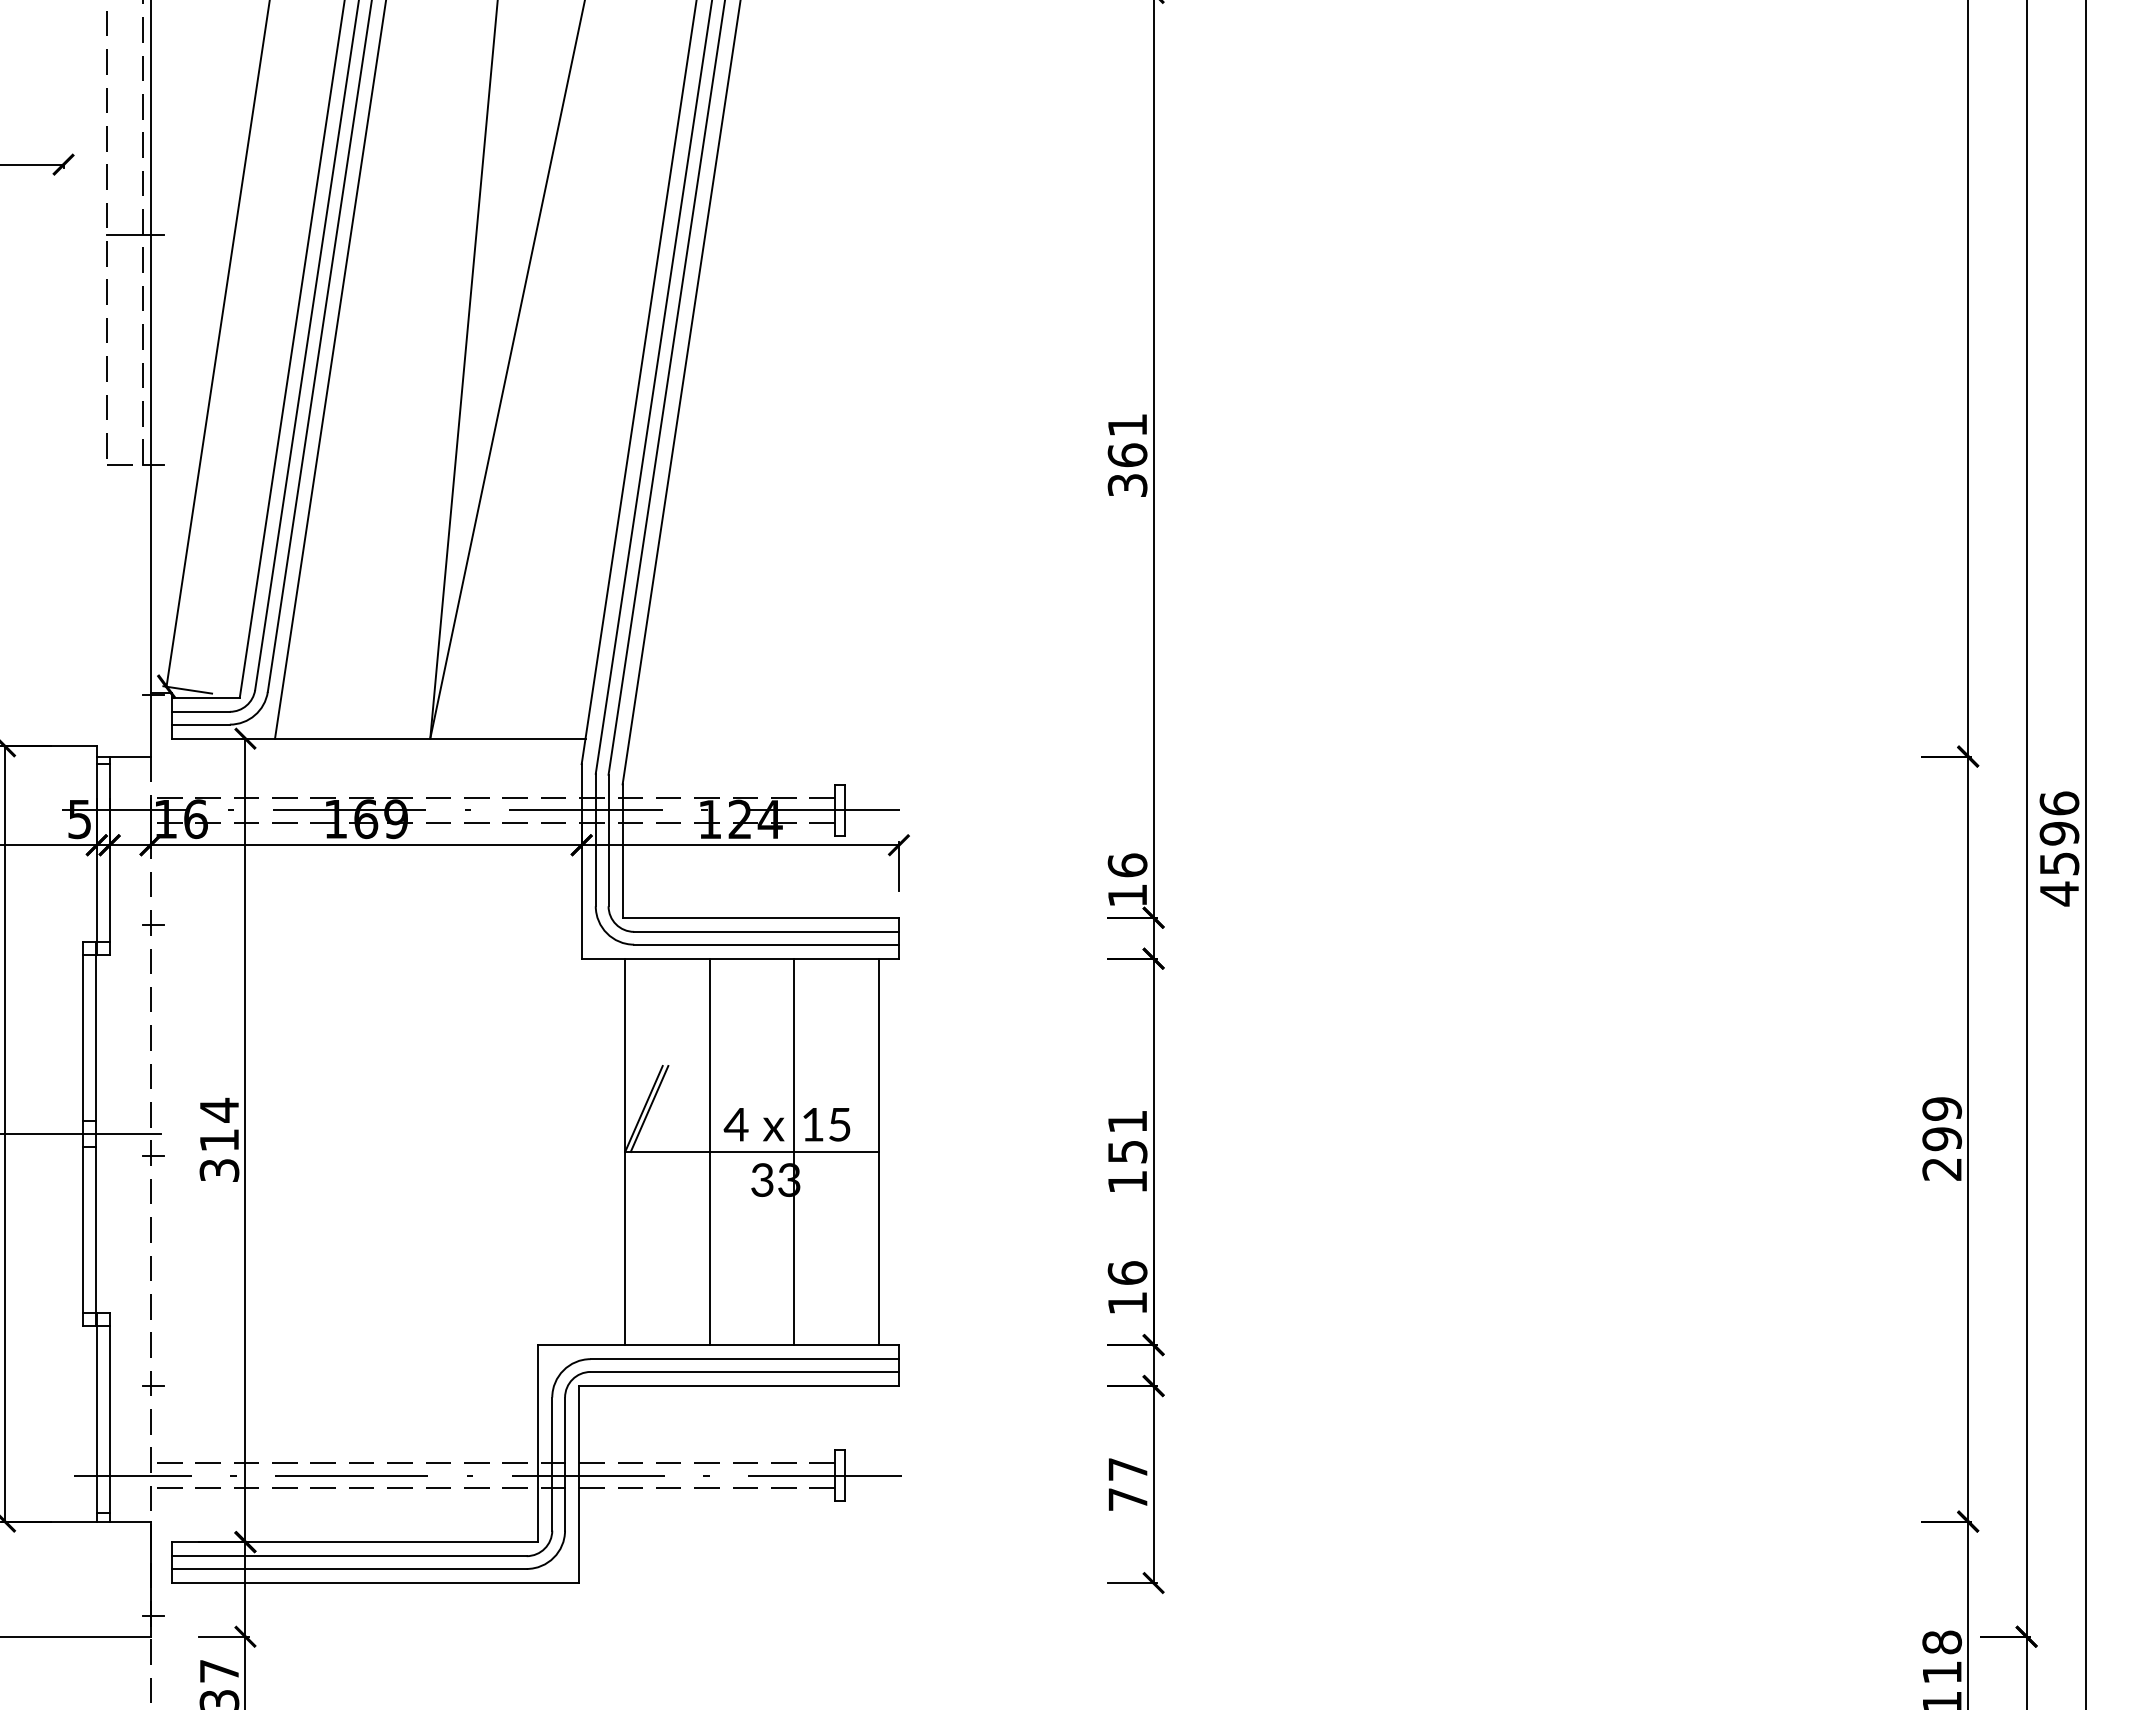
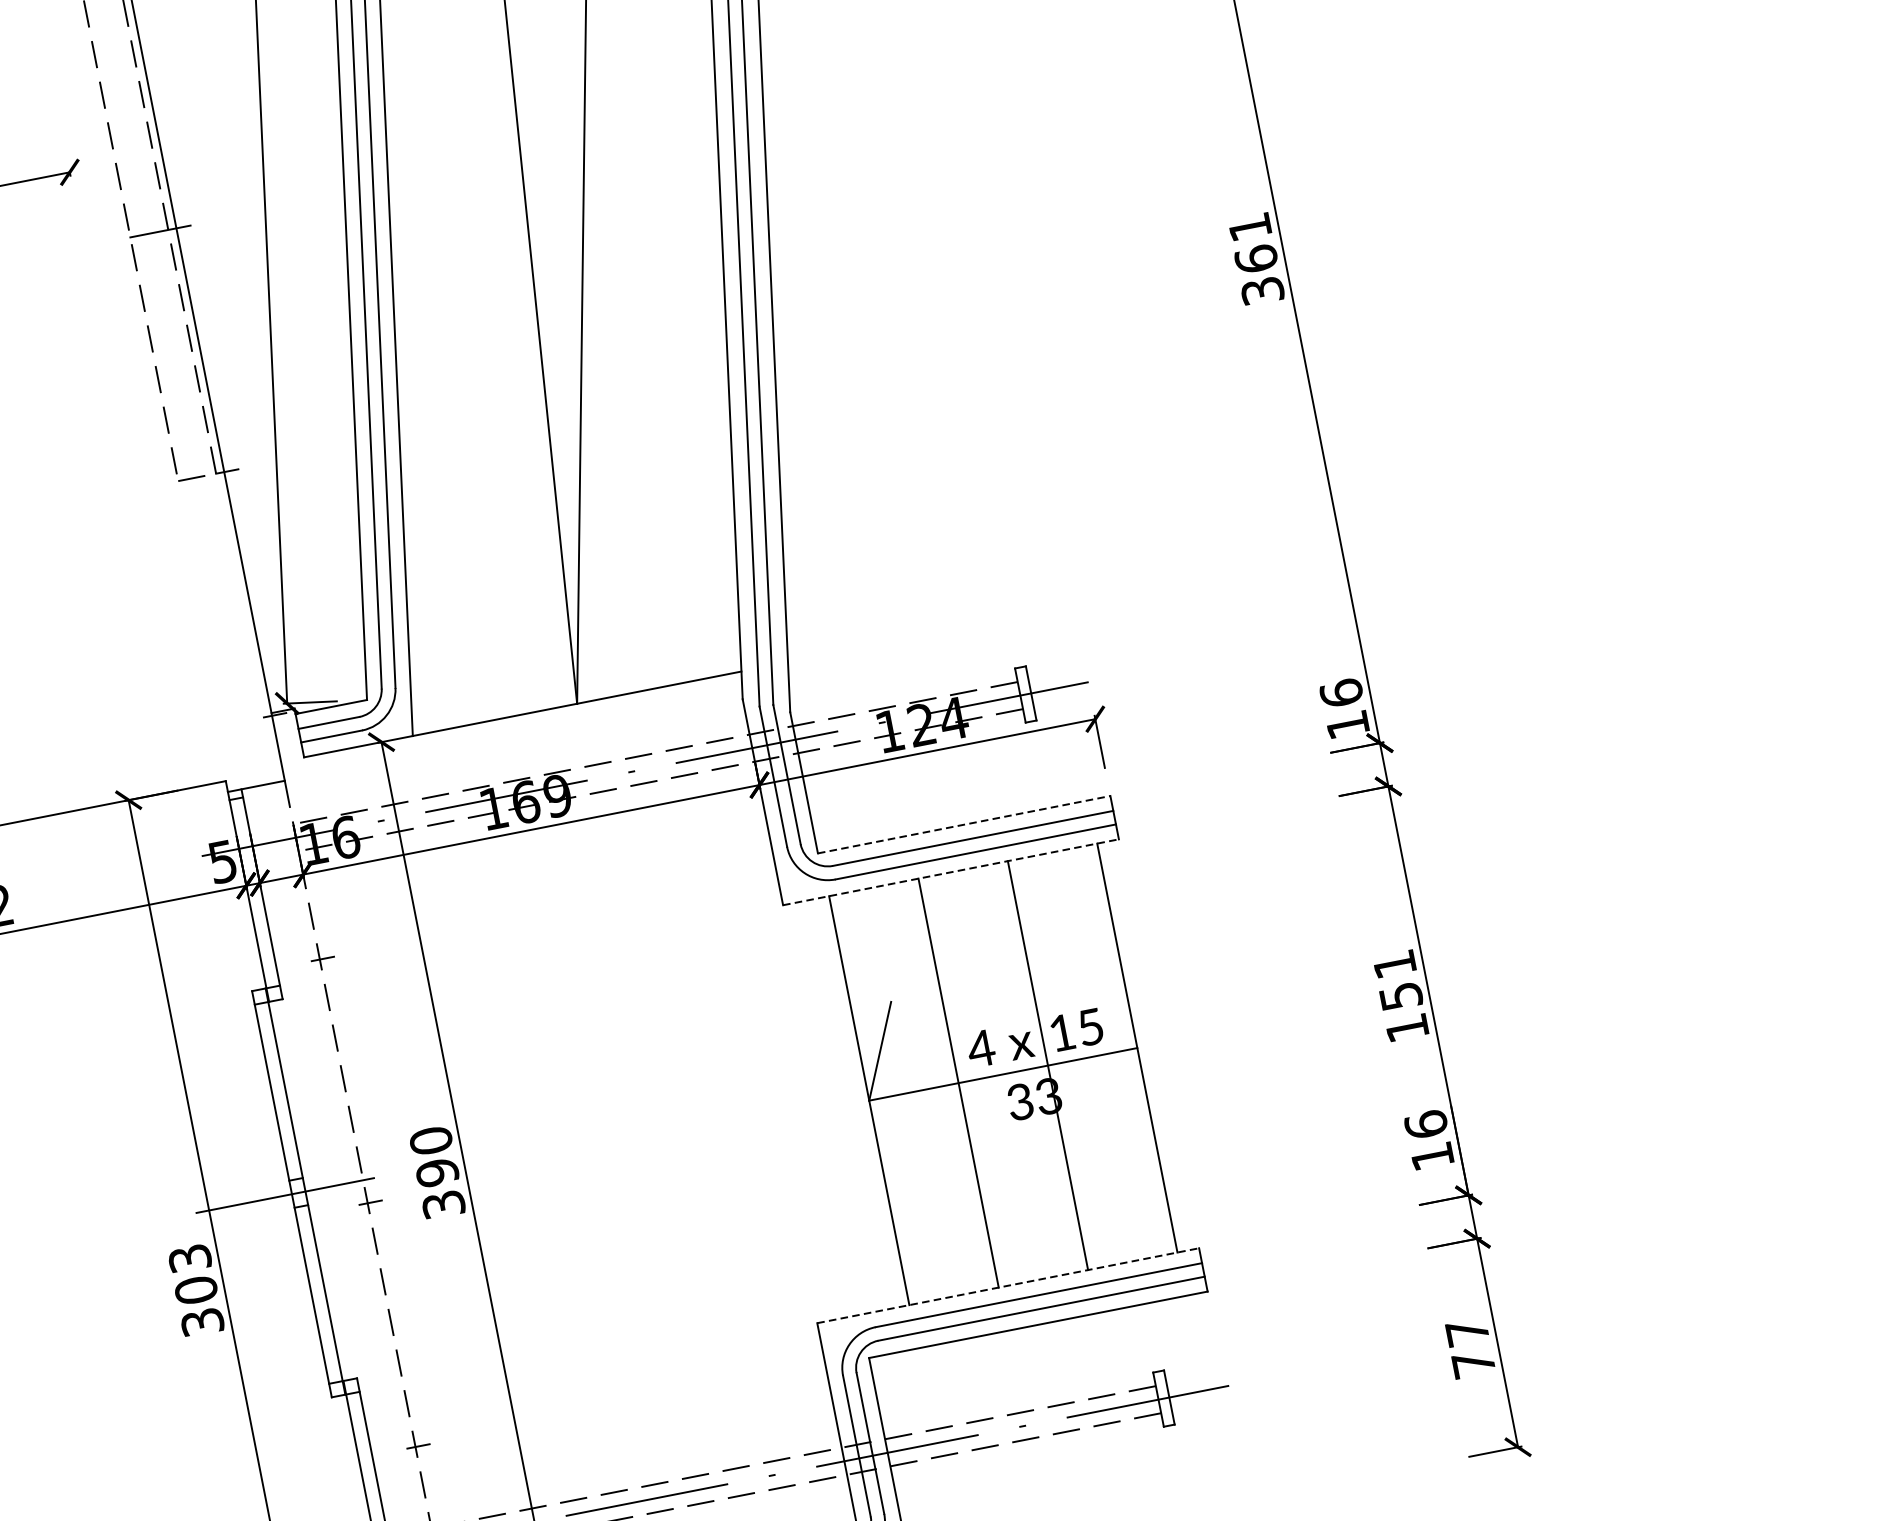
line: (761, 917) -> (964, 824), solid -> dashed
line: (740, 958) -> (951, 872), solid -> dashed
line: (649, 1108) -> (885, 1049), removed
text: (219, 1124) -> (434, 1155), 314 -> 390
line: (719, 1345) -> (1009, 1285), solid -> dashed

